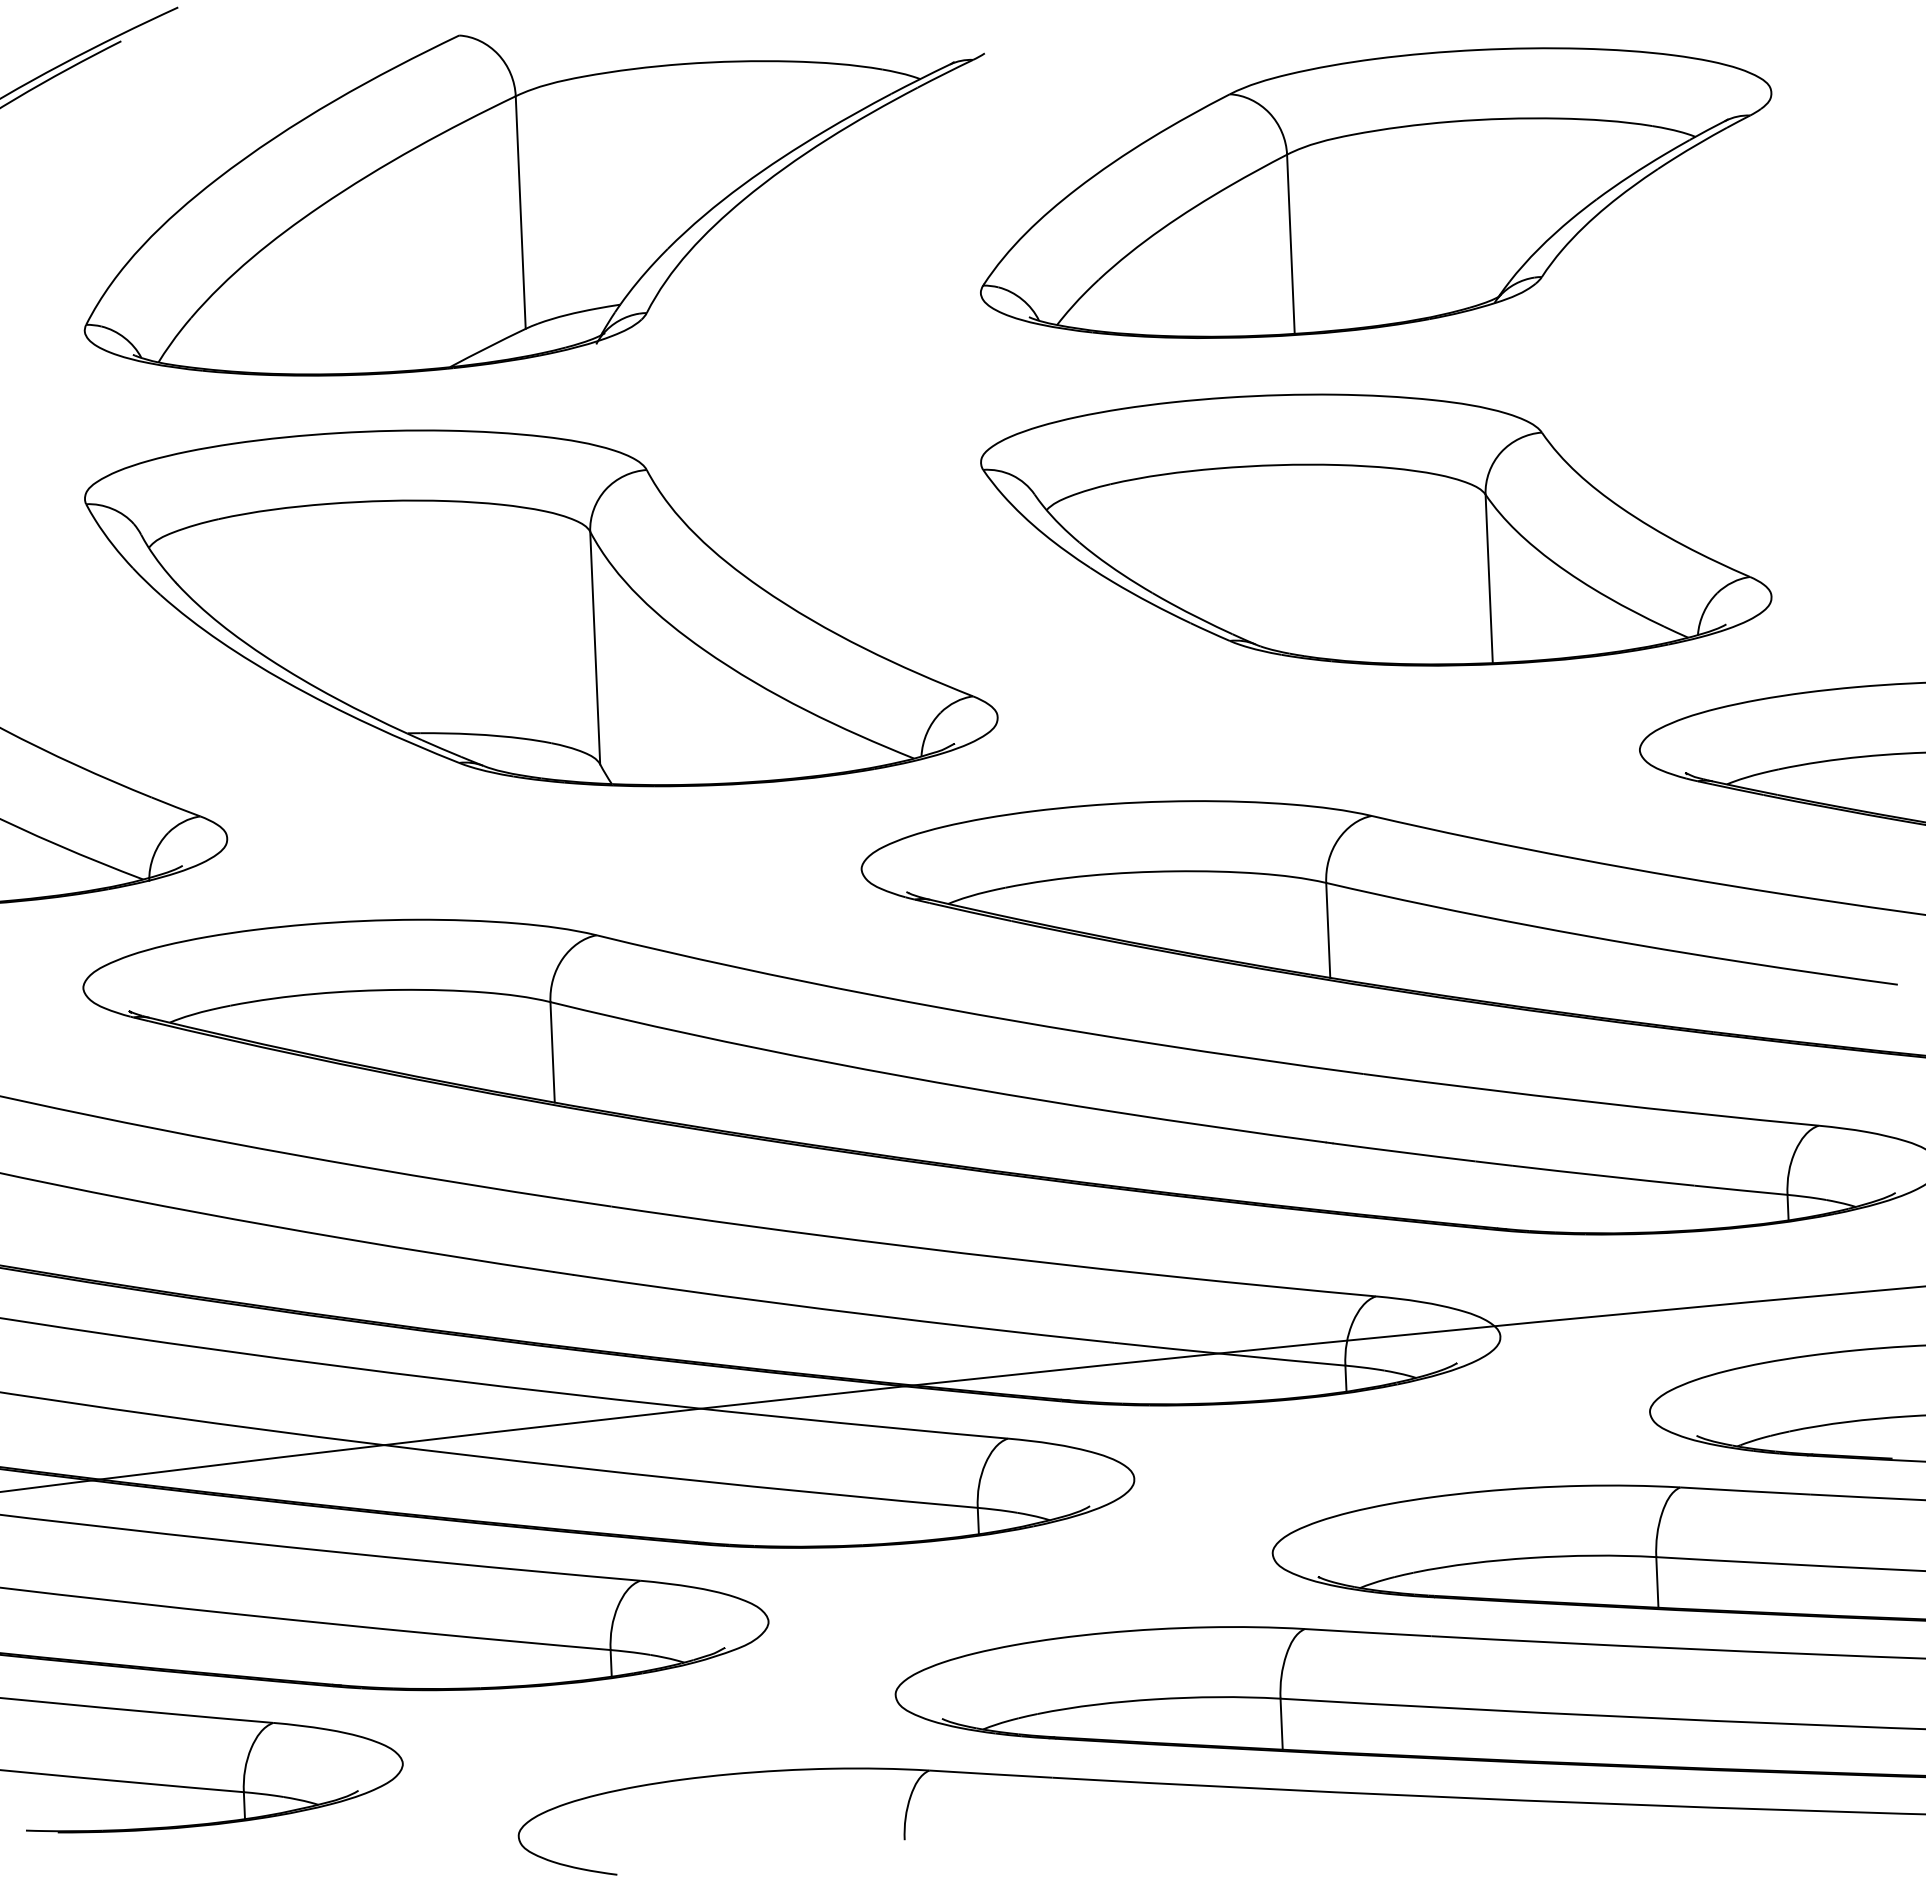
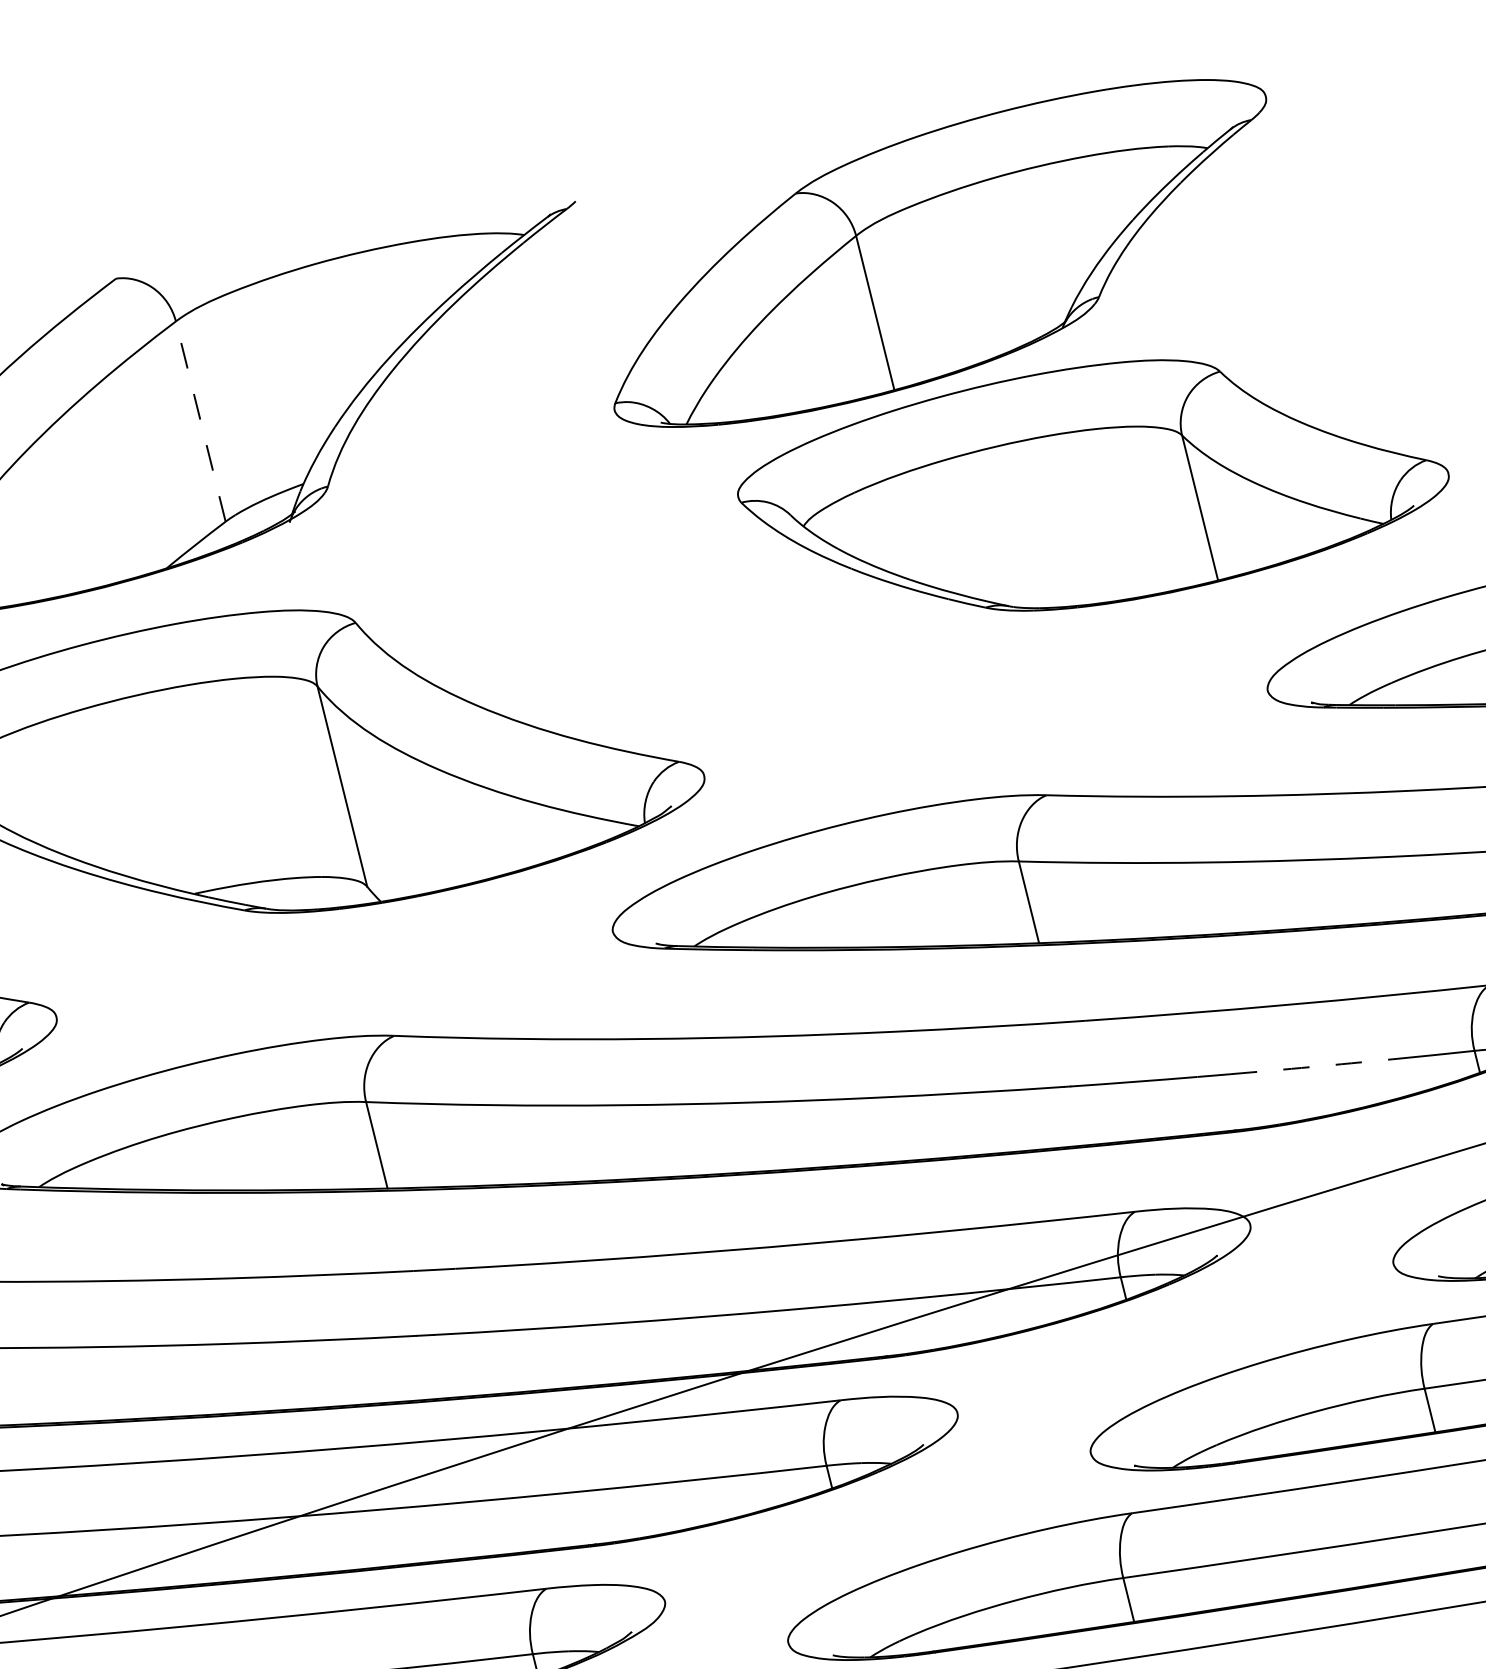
line: (520, 212) -> (200, 421), solid -> dashed
part: (1376, 529) -> (1093, 484), moved
arc: (1603, 1176) -> (1311, 1067), solid -> dashed

